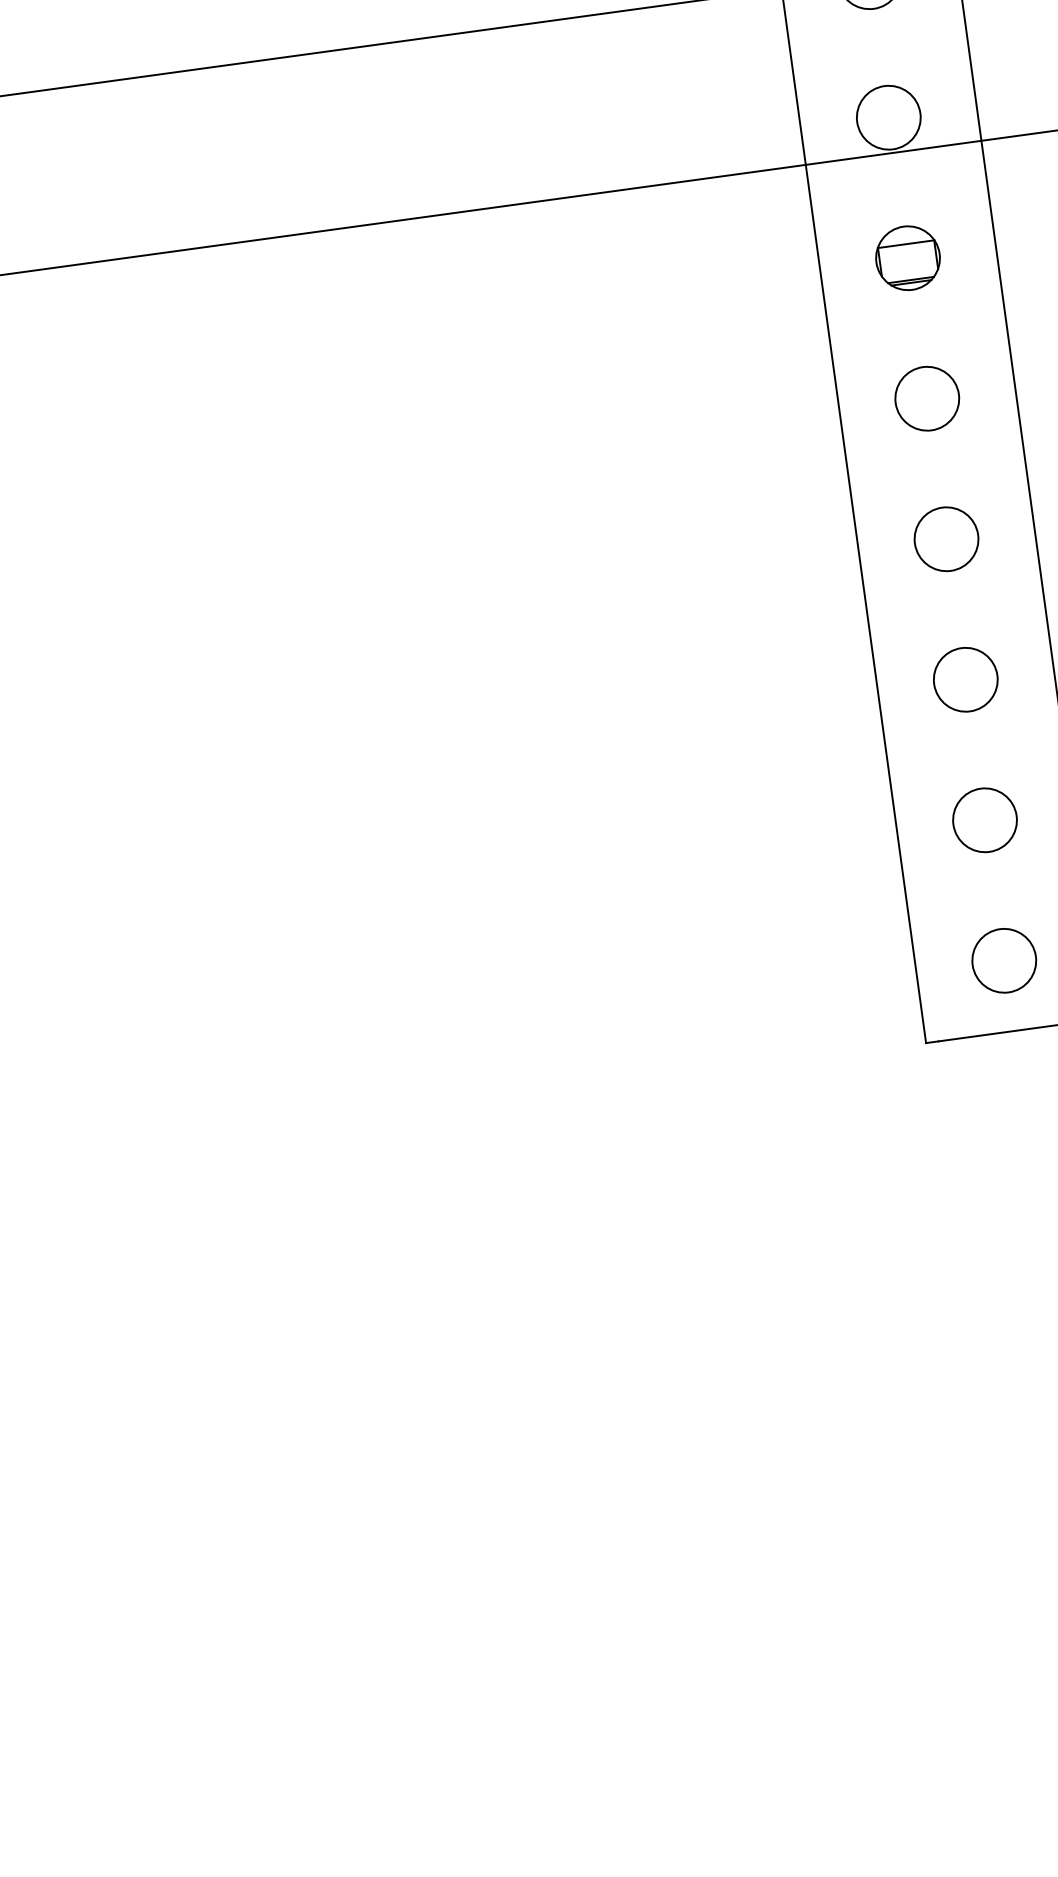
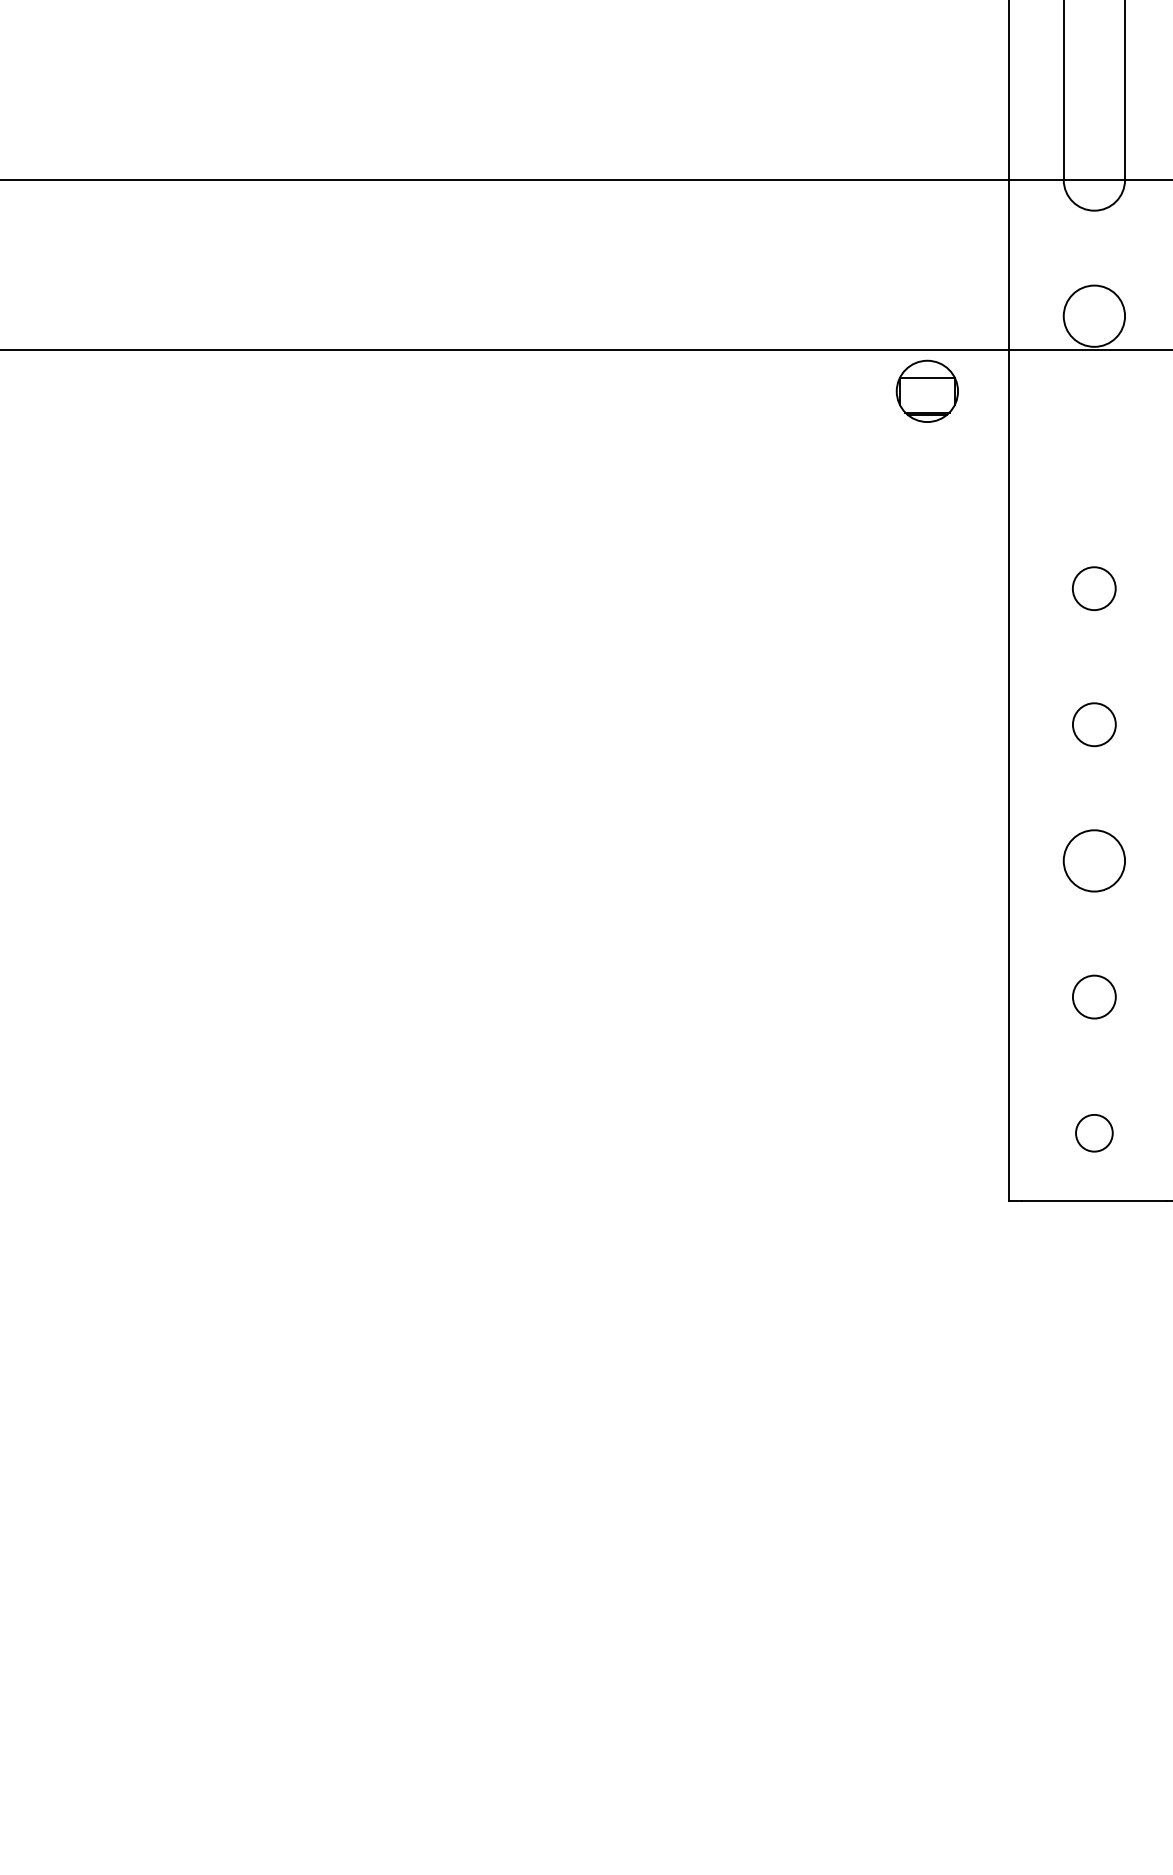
part: (906, 257) -> (926, 390), moved
circle: (926, 398) -> (1093, 588), size x0.7
circle: (946, 539) -> (1094, 724), size x0.7
circle: (985, 819) -> (1094, 996), size x0.7
circle: (1004, 960) -> (1094, 1132), size x0.6

